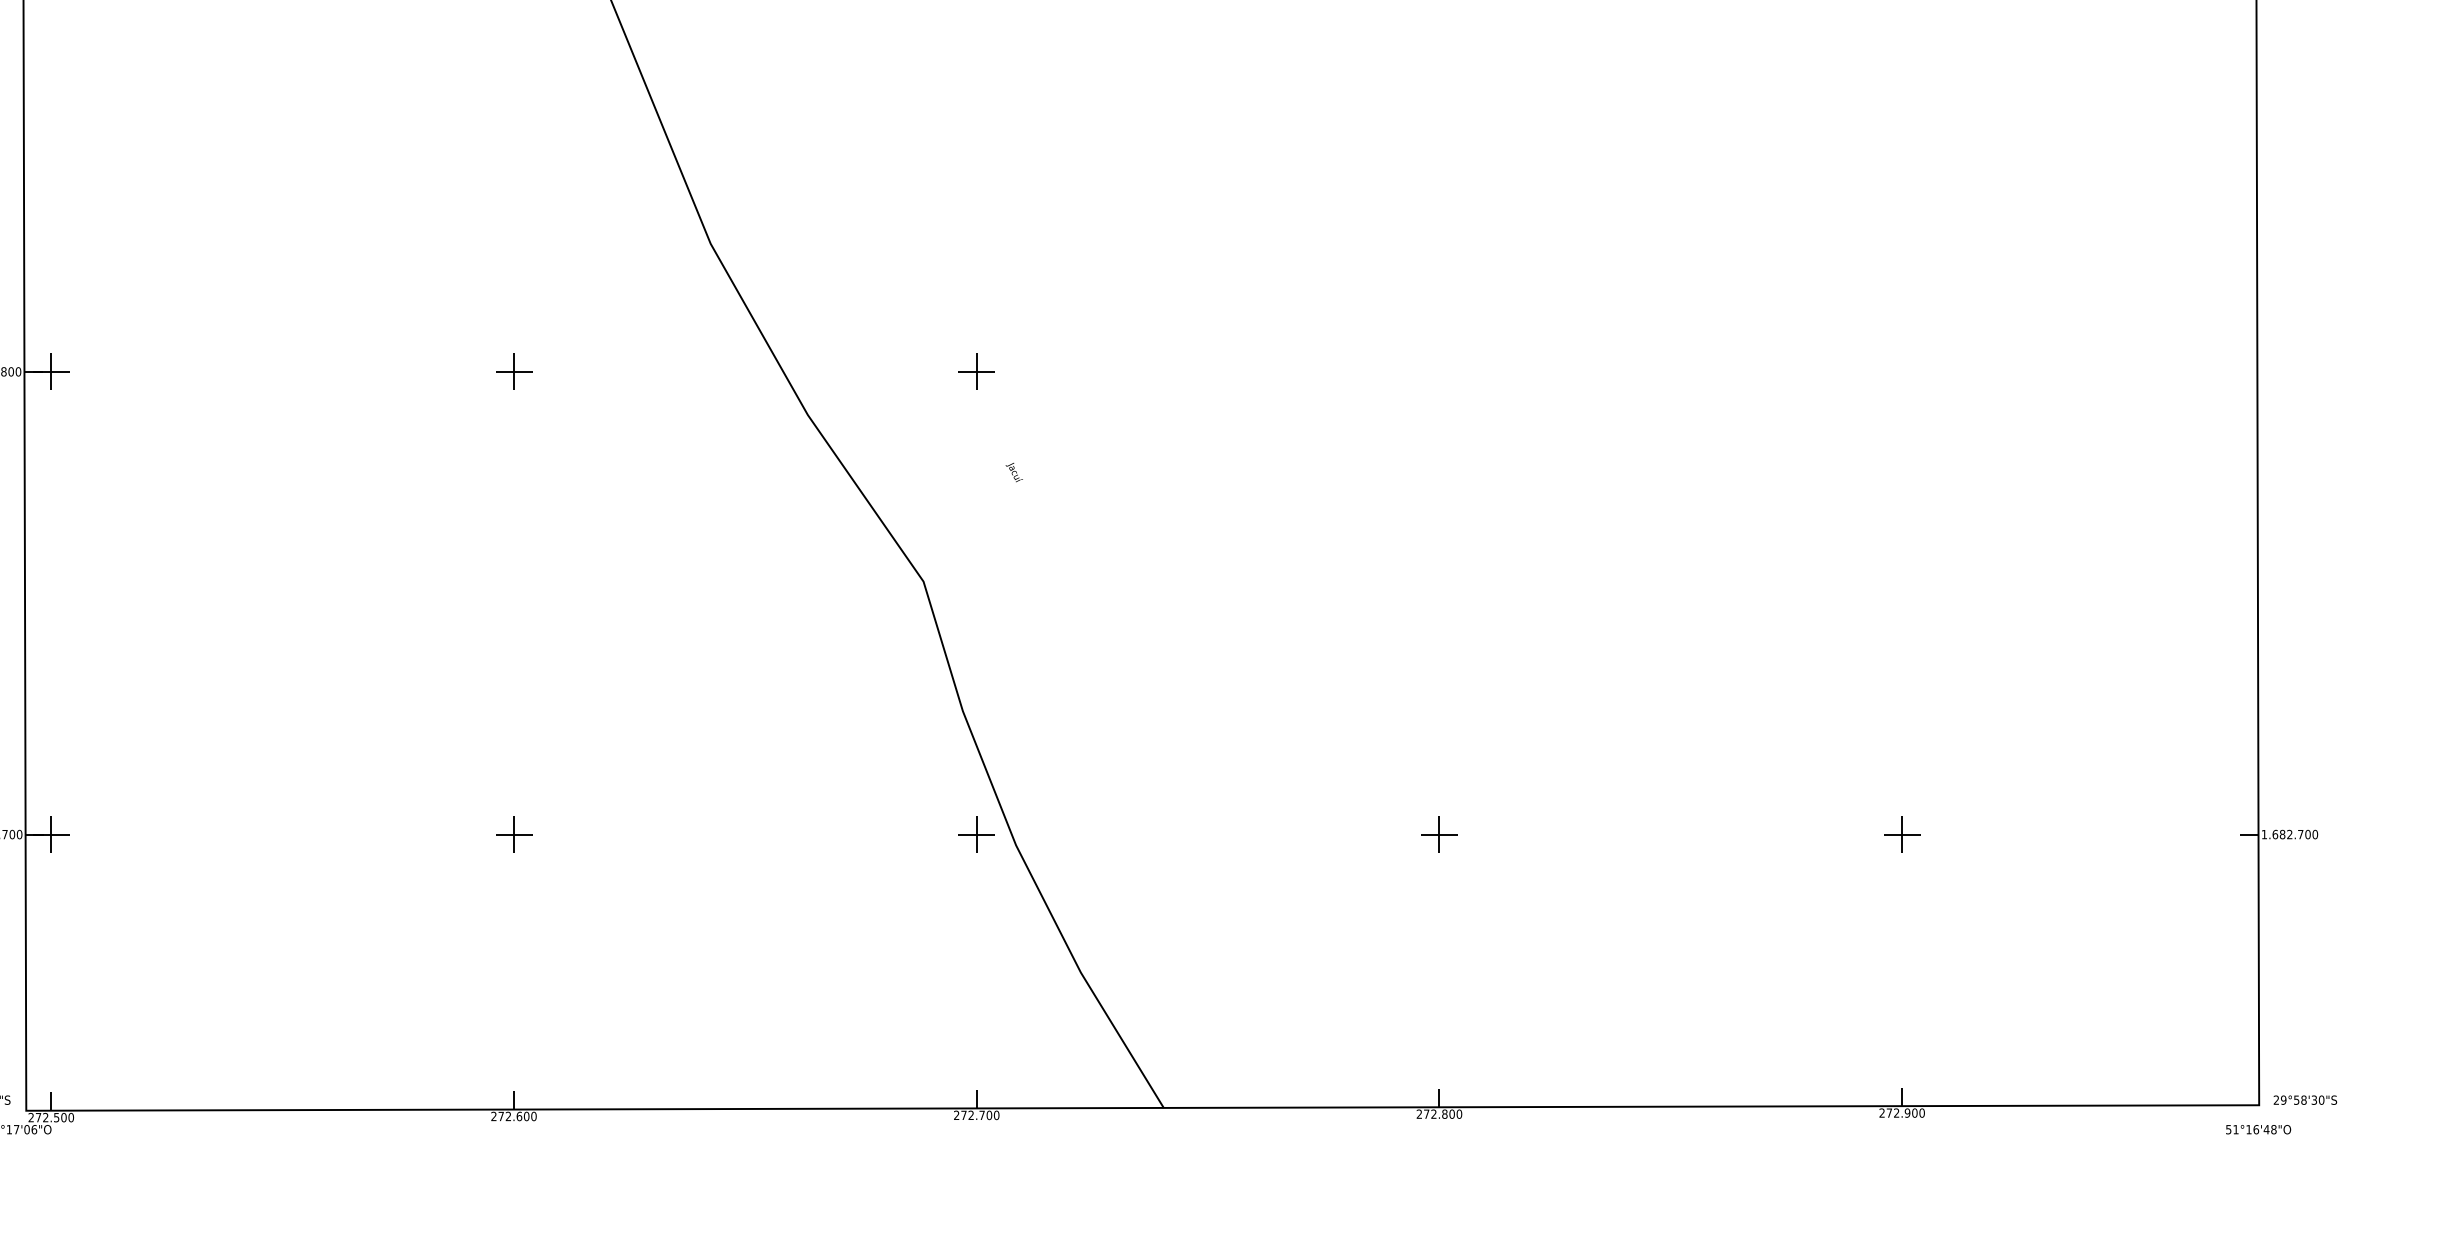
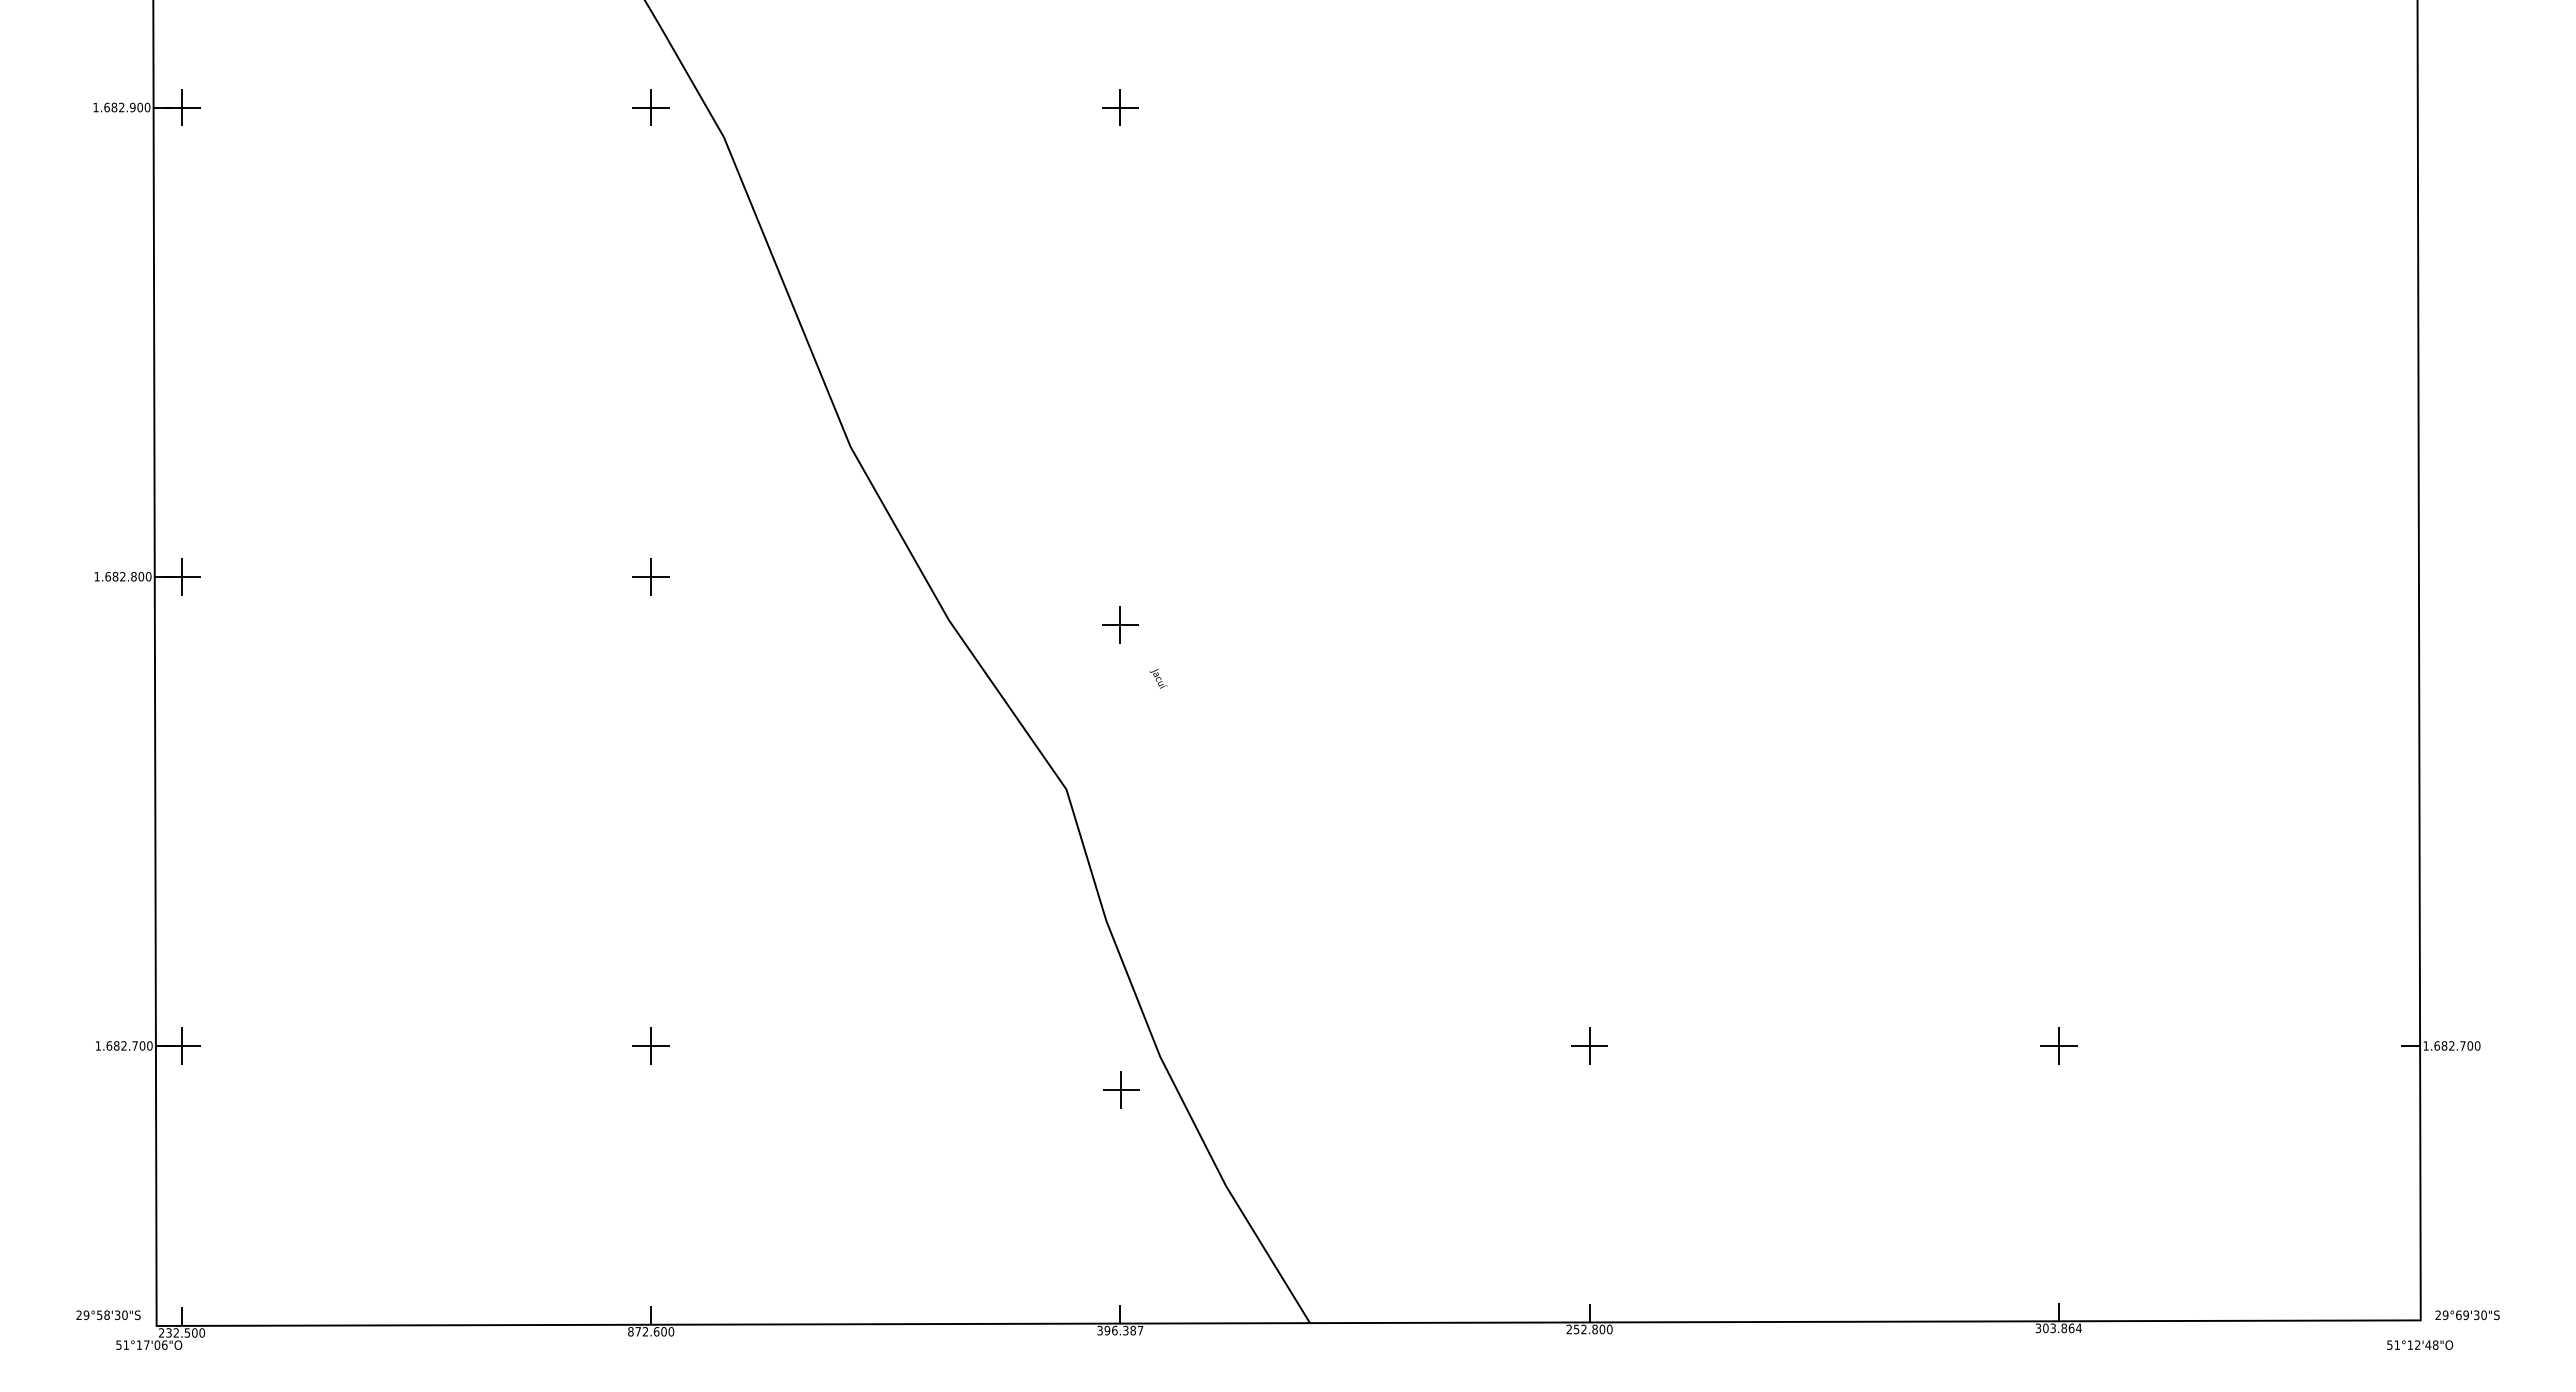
part: (976, 371) -> (1120, 624), moved
part: (976, 834) -> (1121, 1089), moved
text: (2300, 1099) -> (2462, 1314), 29°58'30"S -> 29°69'30"S
text: (1901, 1113) -> (2058, 1328), 272.900 -> 303.864
text: (1426, 1114) -> (1576, 1329), 272.800 -> 252.800
text: (976, 1115) -> (1120, 1330), 272.700 -> 396.387
text: (493, 1116) -> (630, 1331), 272.600 -> 872.600
text: (38, 1117) -> (168, 1332), 272.500 -> 232.500
text: (2255, 1129) -> (2417, 1344), 51°16'48"O -> 51°12'48"O

